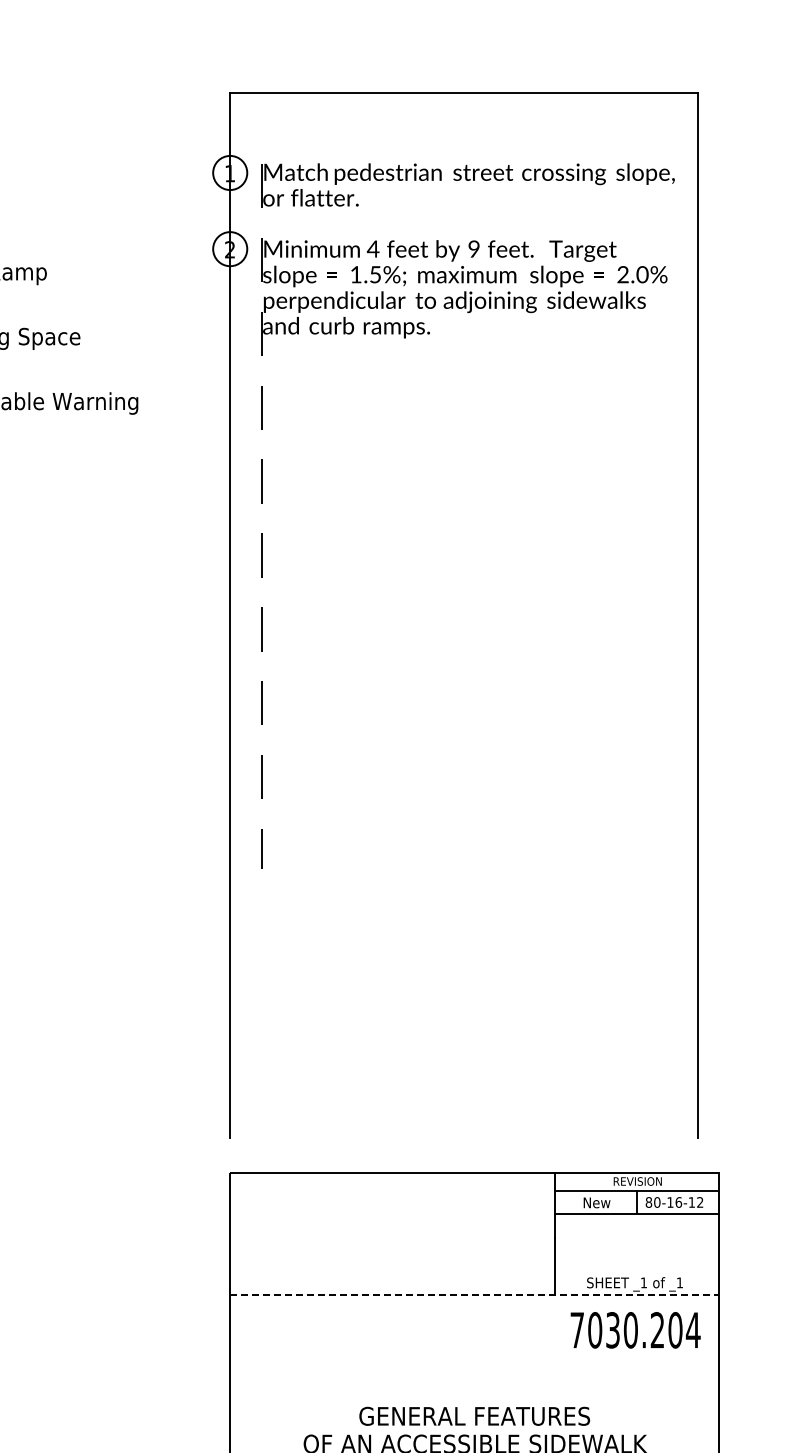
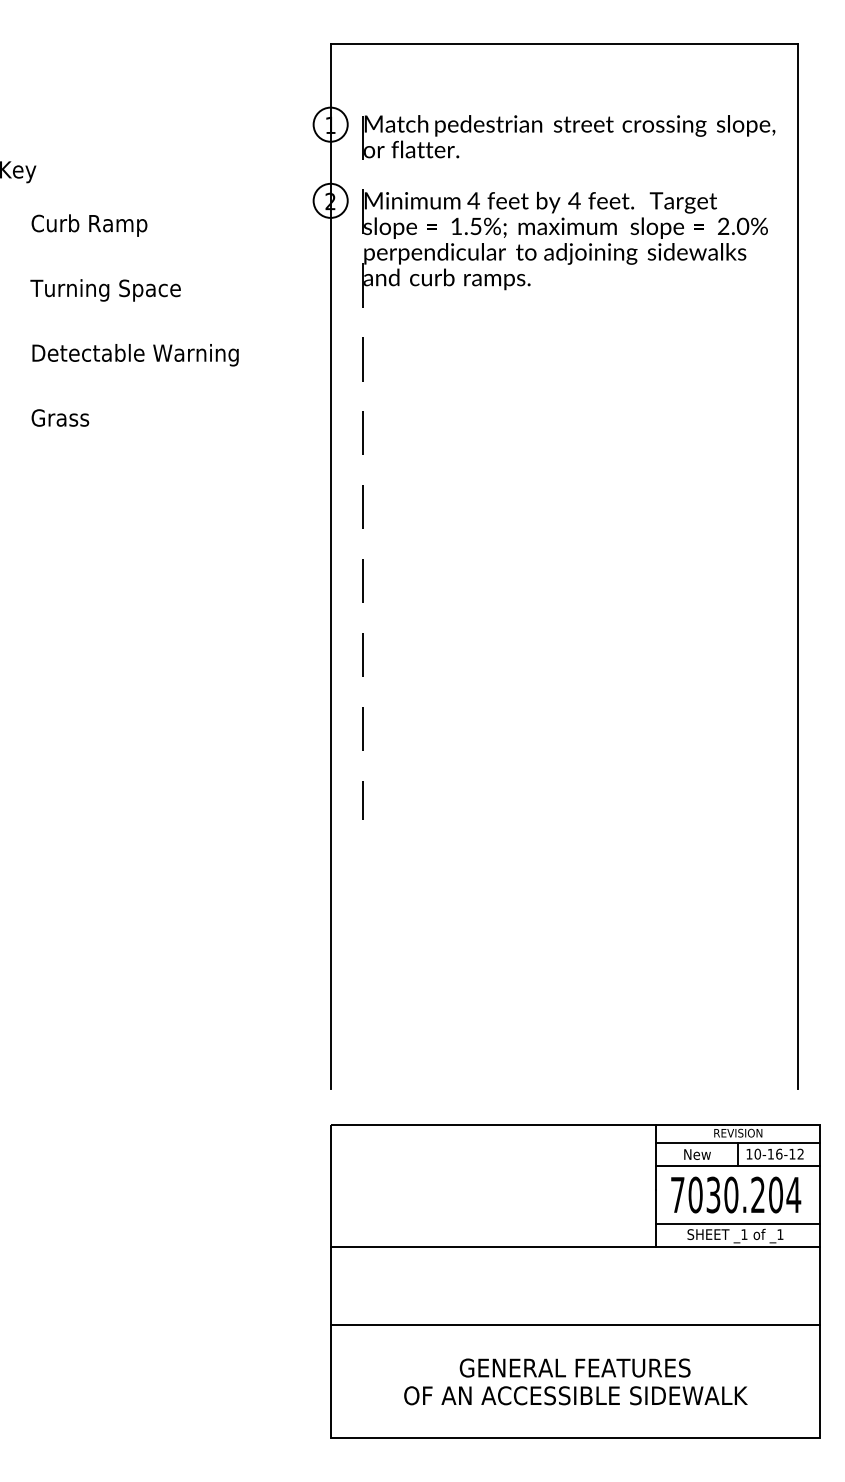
text: (474, 248) -> (574, 200), 9 -> 4
text: (649, 1201) -> (749, 1153), 80-16-12 -> 10-16-12
line: (637, 1271) -> (737, 1223), added
line: (475, 1294) -> (575, 1246), dashed -> solid
text: (636, 1329) -> (736, 1194), moved
line: (474, 1372) -> (574, 1324), added

